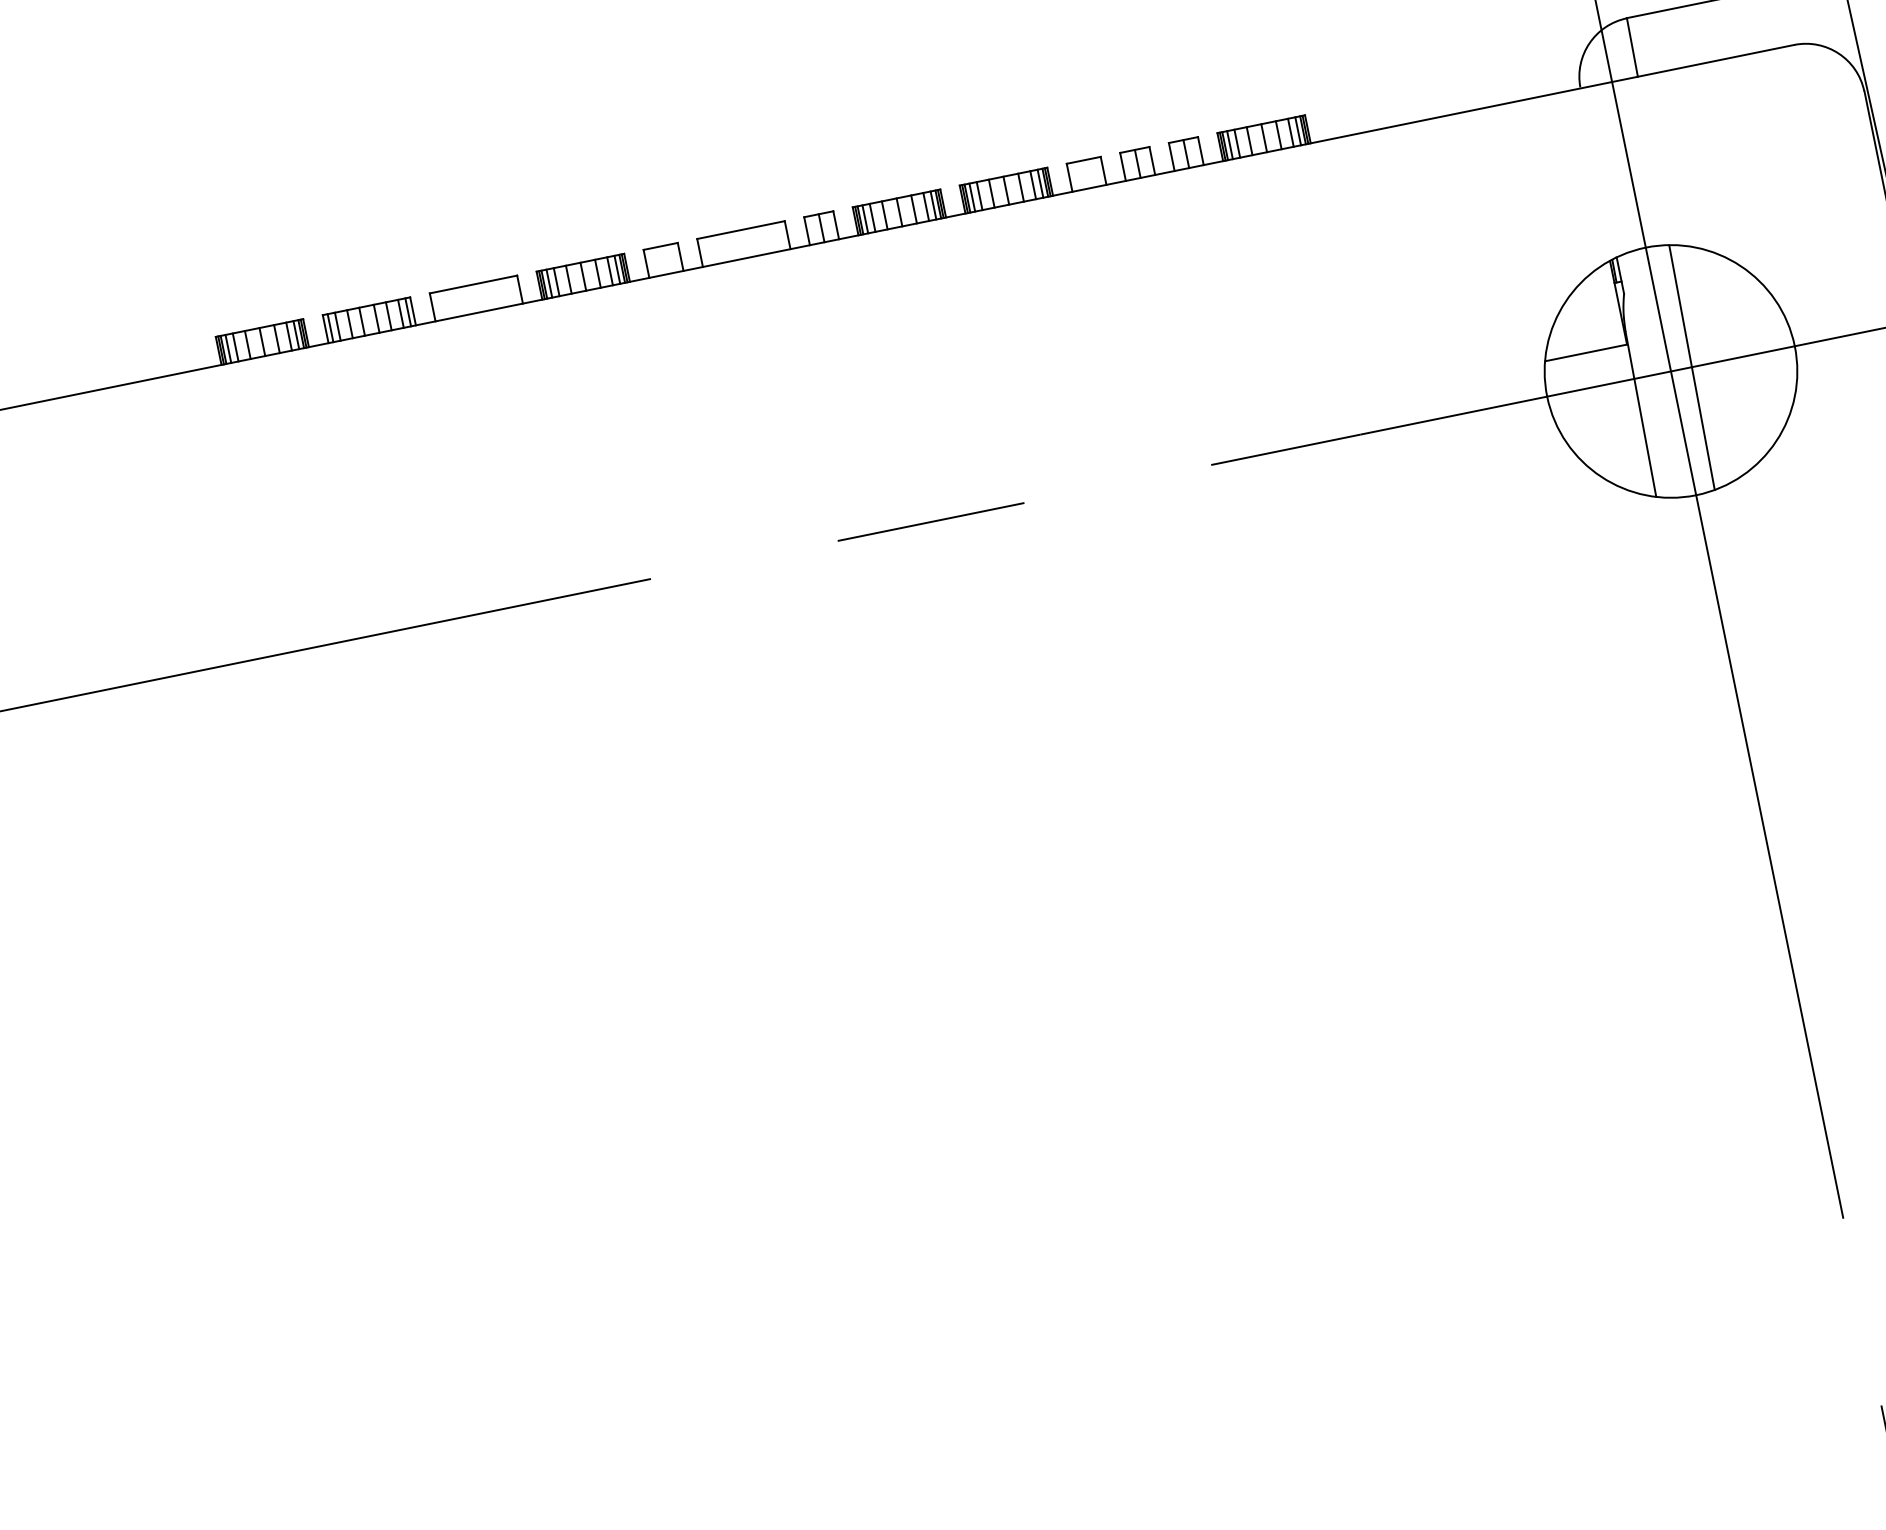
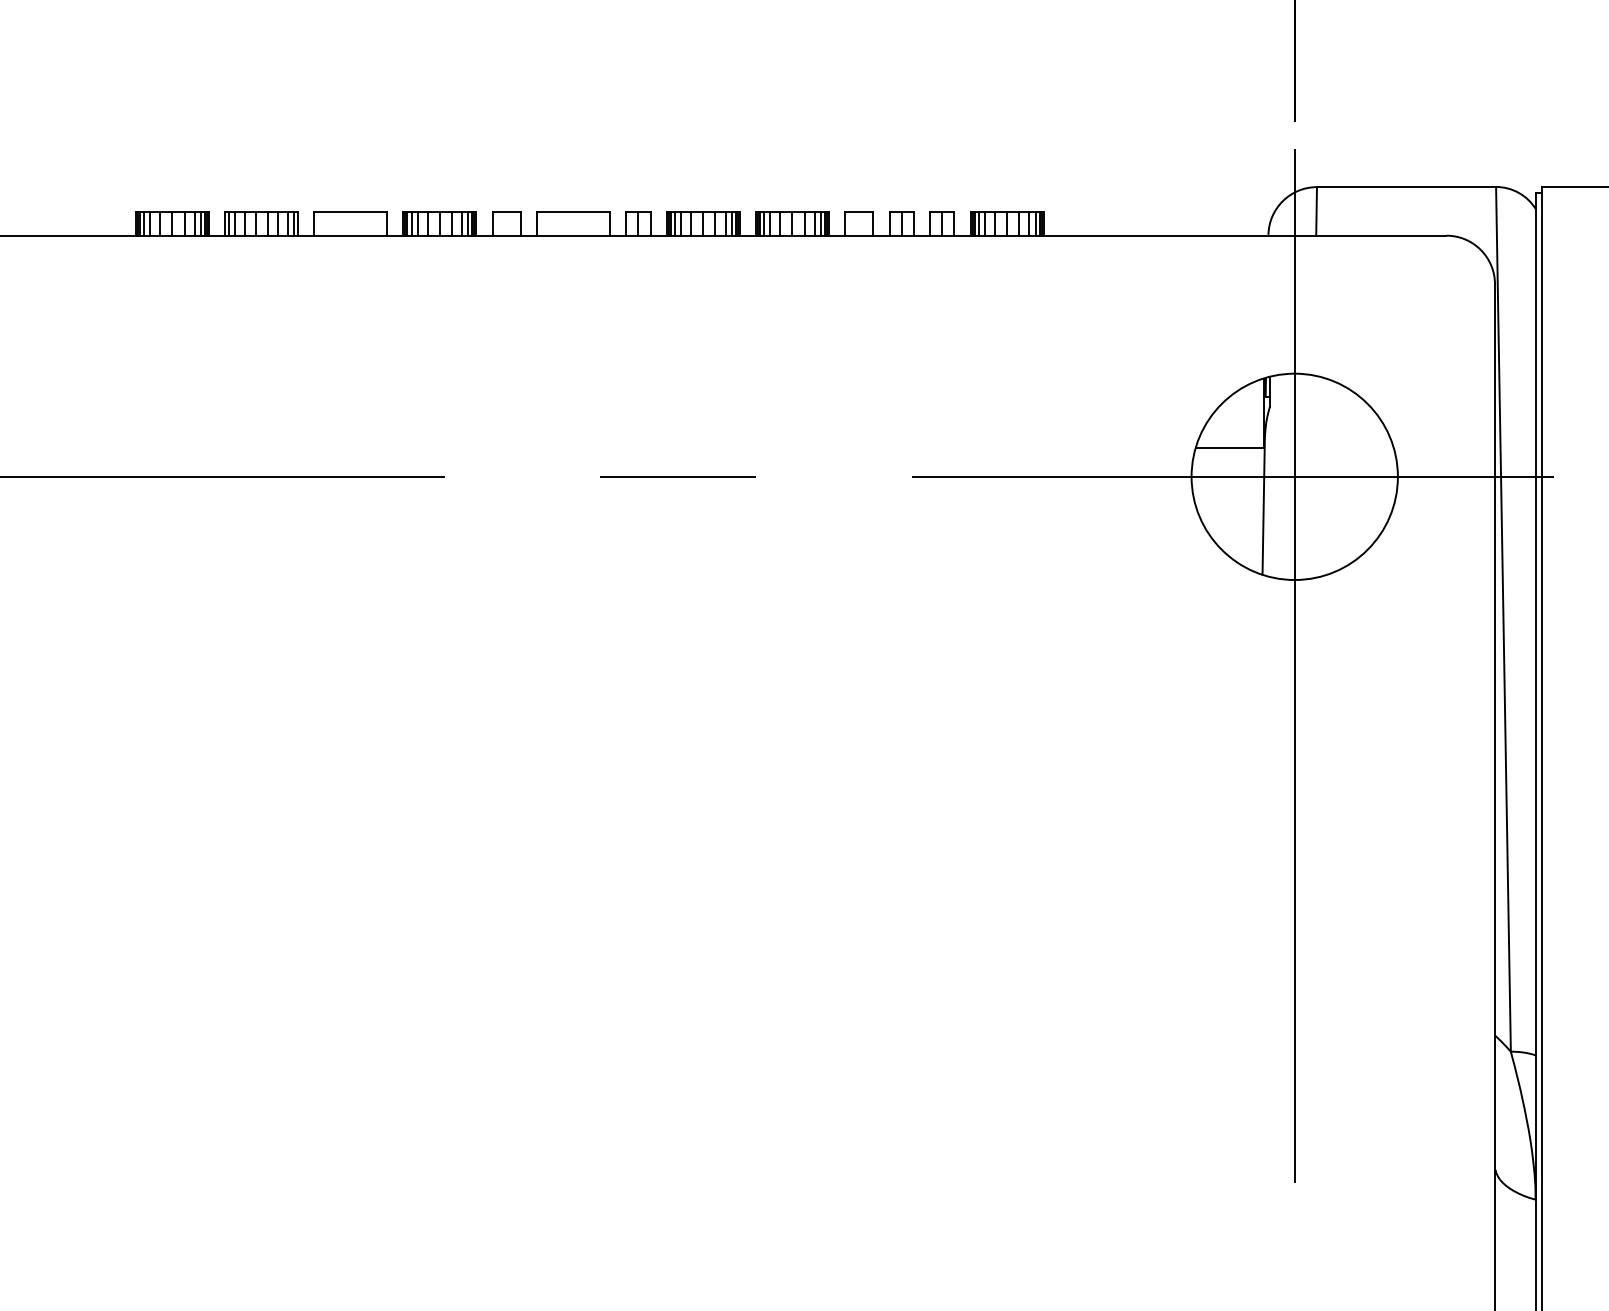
line: (1691, 366) -> (1311, 476), removed

